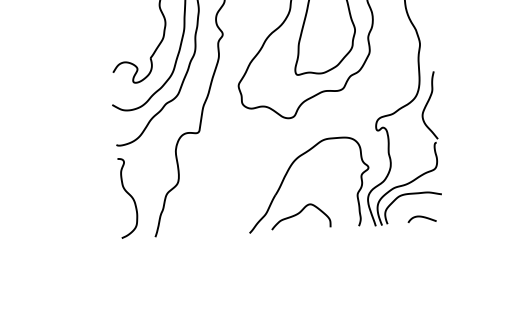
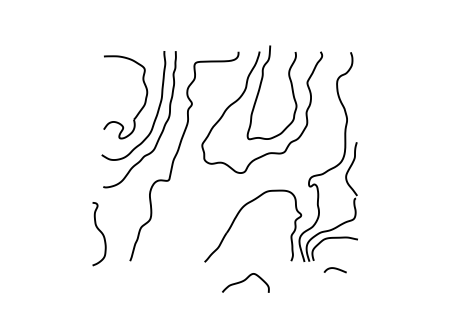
curve: (130, 198) -> (101, 234), moved
curve: (299, 214) -> (244, 281), moved
curve: (421, 218) -> (334, 269), moved

